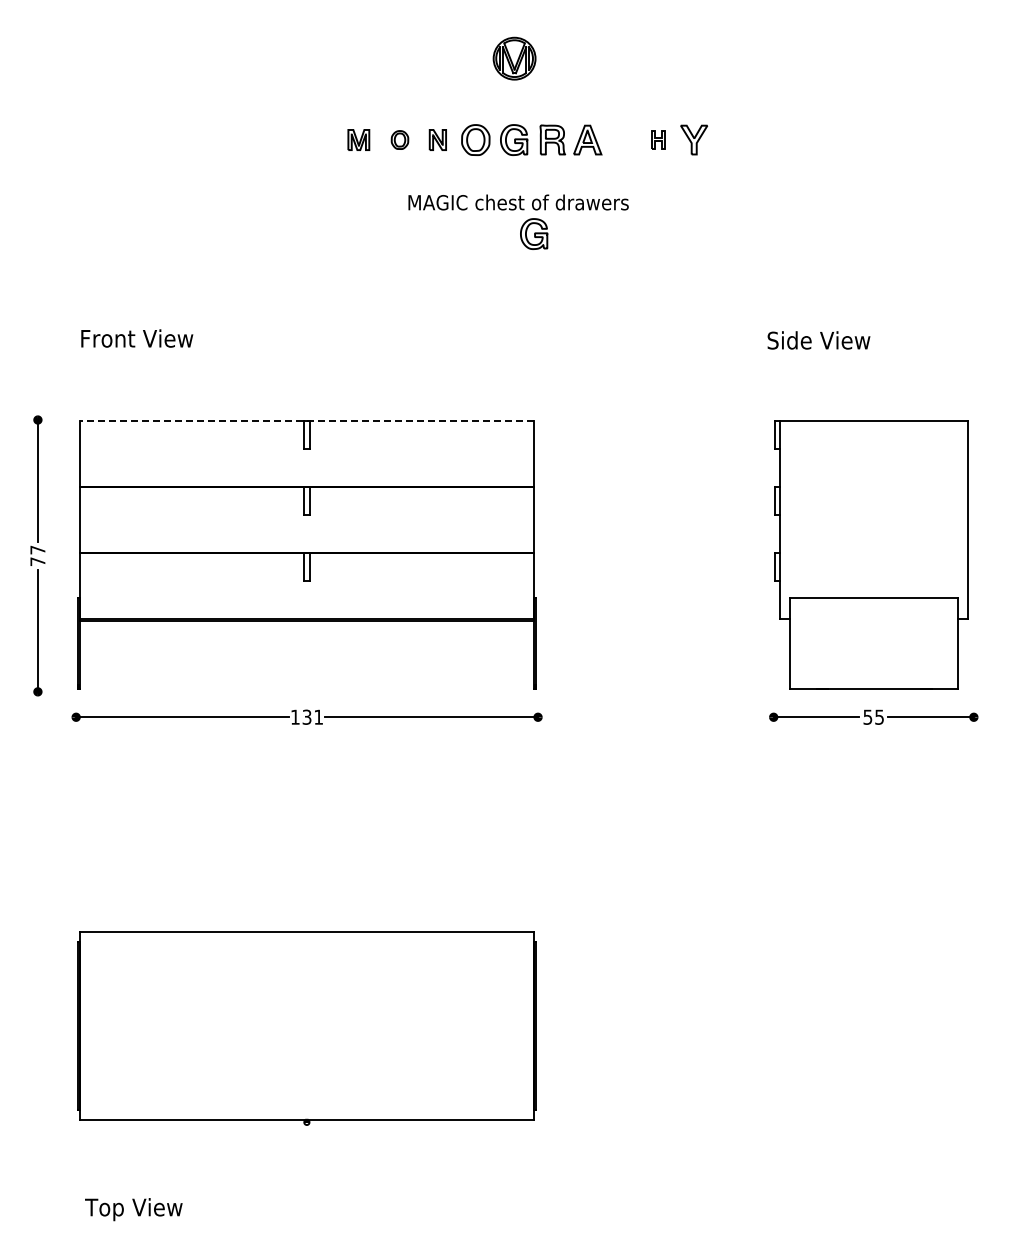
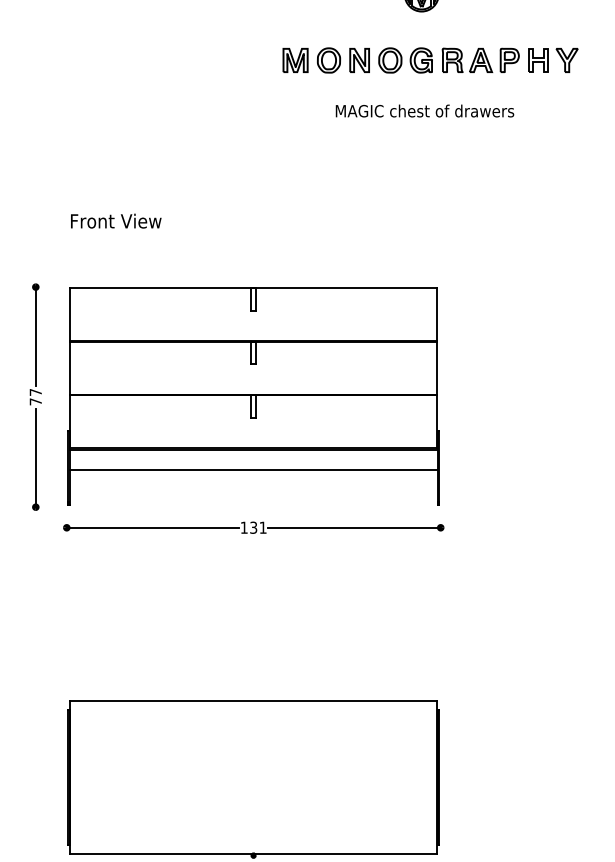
part: (358, 139) -> (295, 60), size x1.43
part: (399, 139) -> (328, 60), size x1.67
part: (437, 139) -> (359, 60), size x1.43
part: (623, 139) -> (509, 60), added
part: (658, 139) -> (538, 60), size x1.67
part: (534, 233) -> (437, 136), removed
line: (306, 421) -> (253, 288), dashed -> solid
line: (306, 645) -> (253, 469), added

